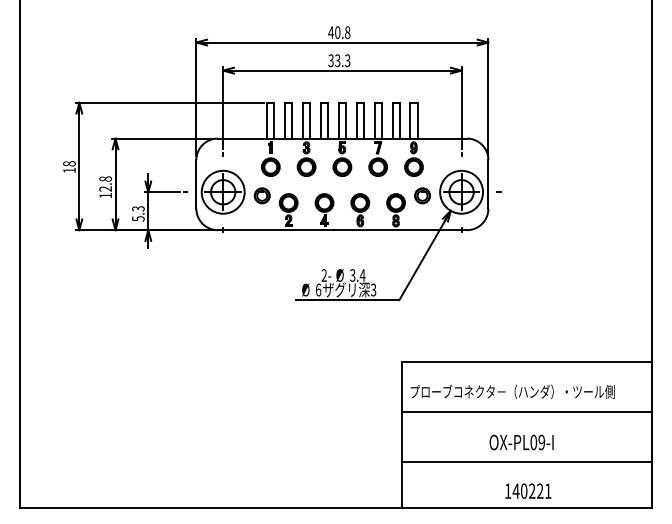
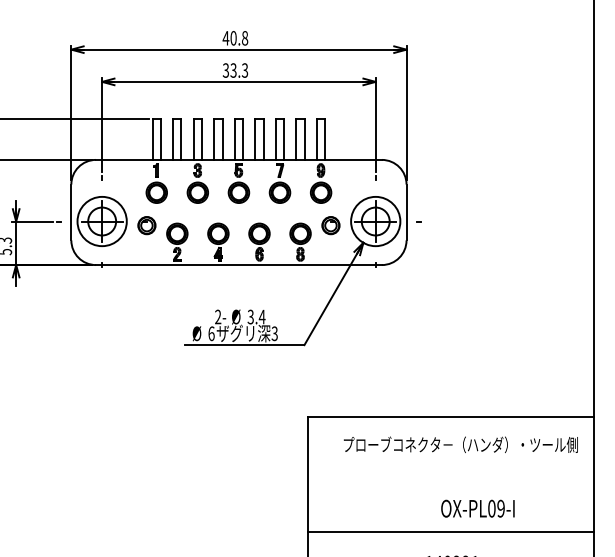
text: (512, 391) -> (460, 444), moved
line: (526, 412) -> (450, 474), removed
text: (521, 442) -> (477, 508), moved

